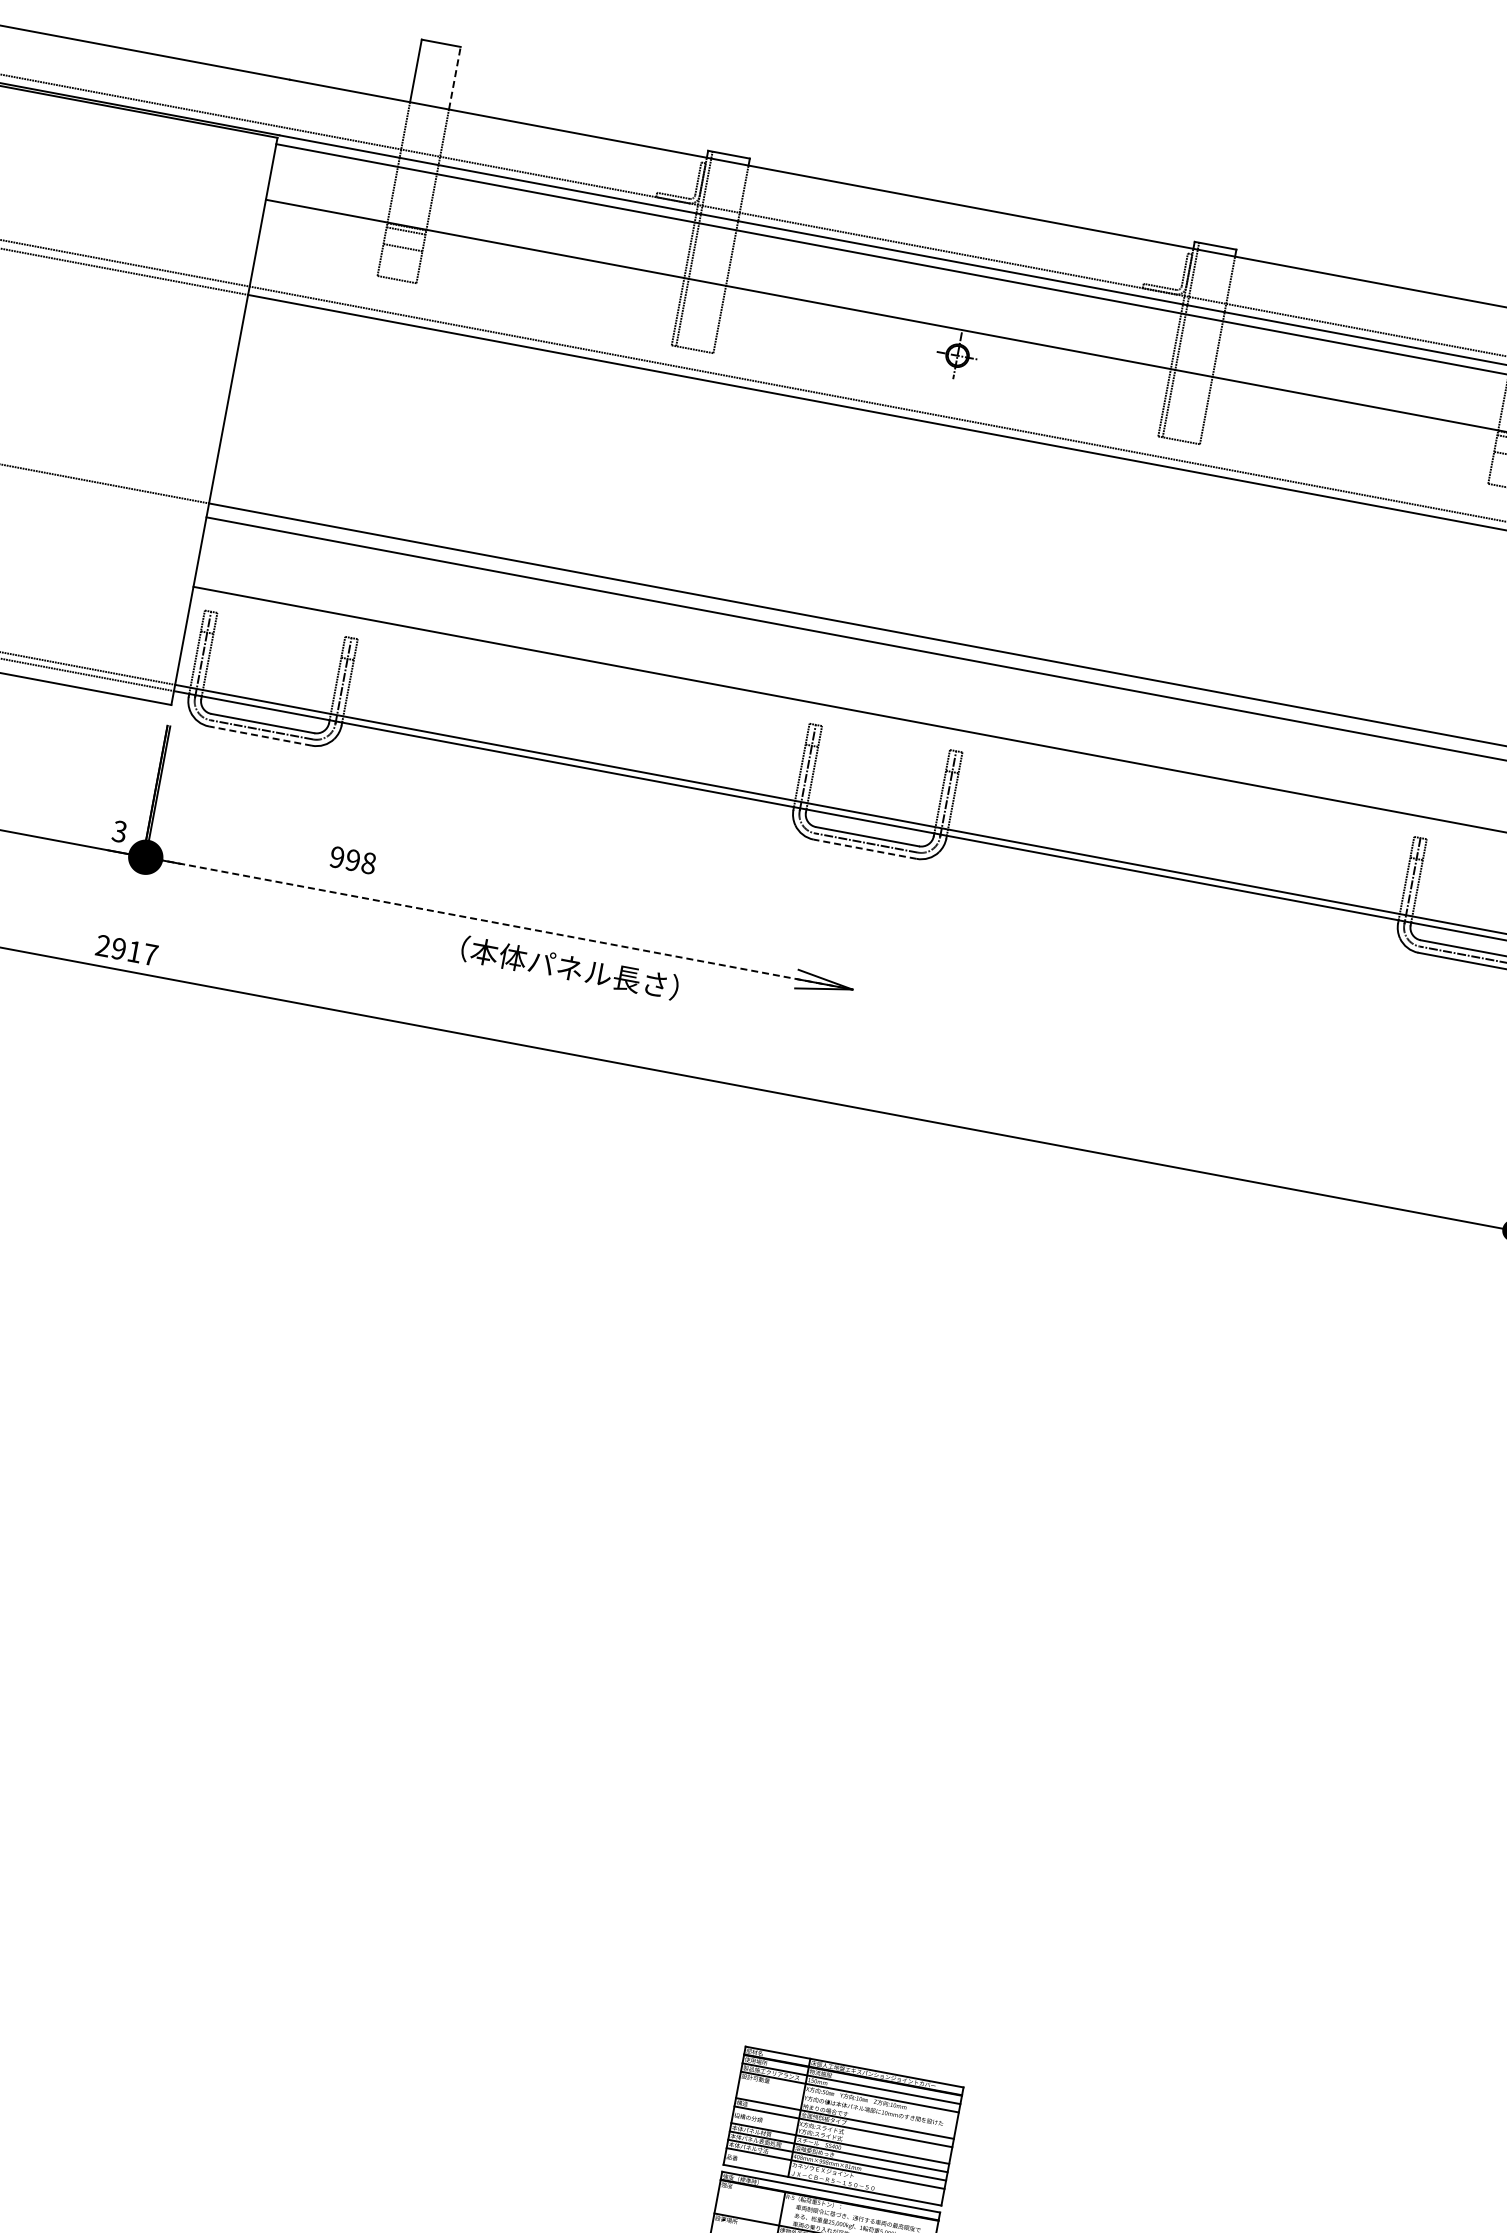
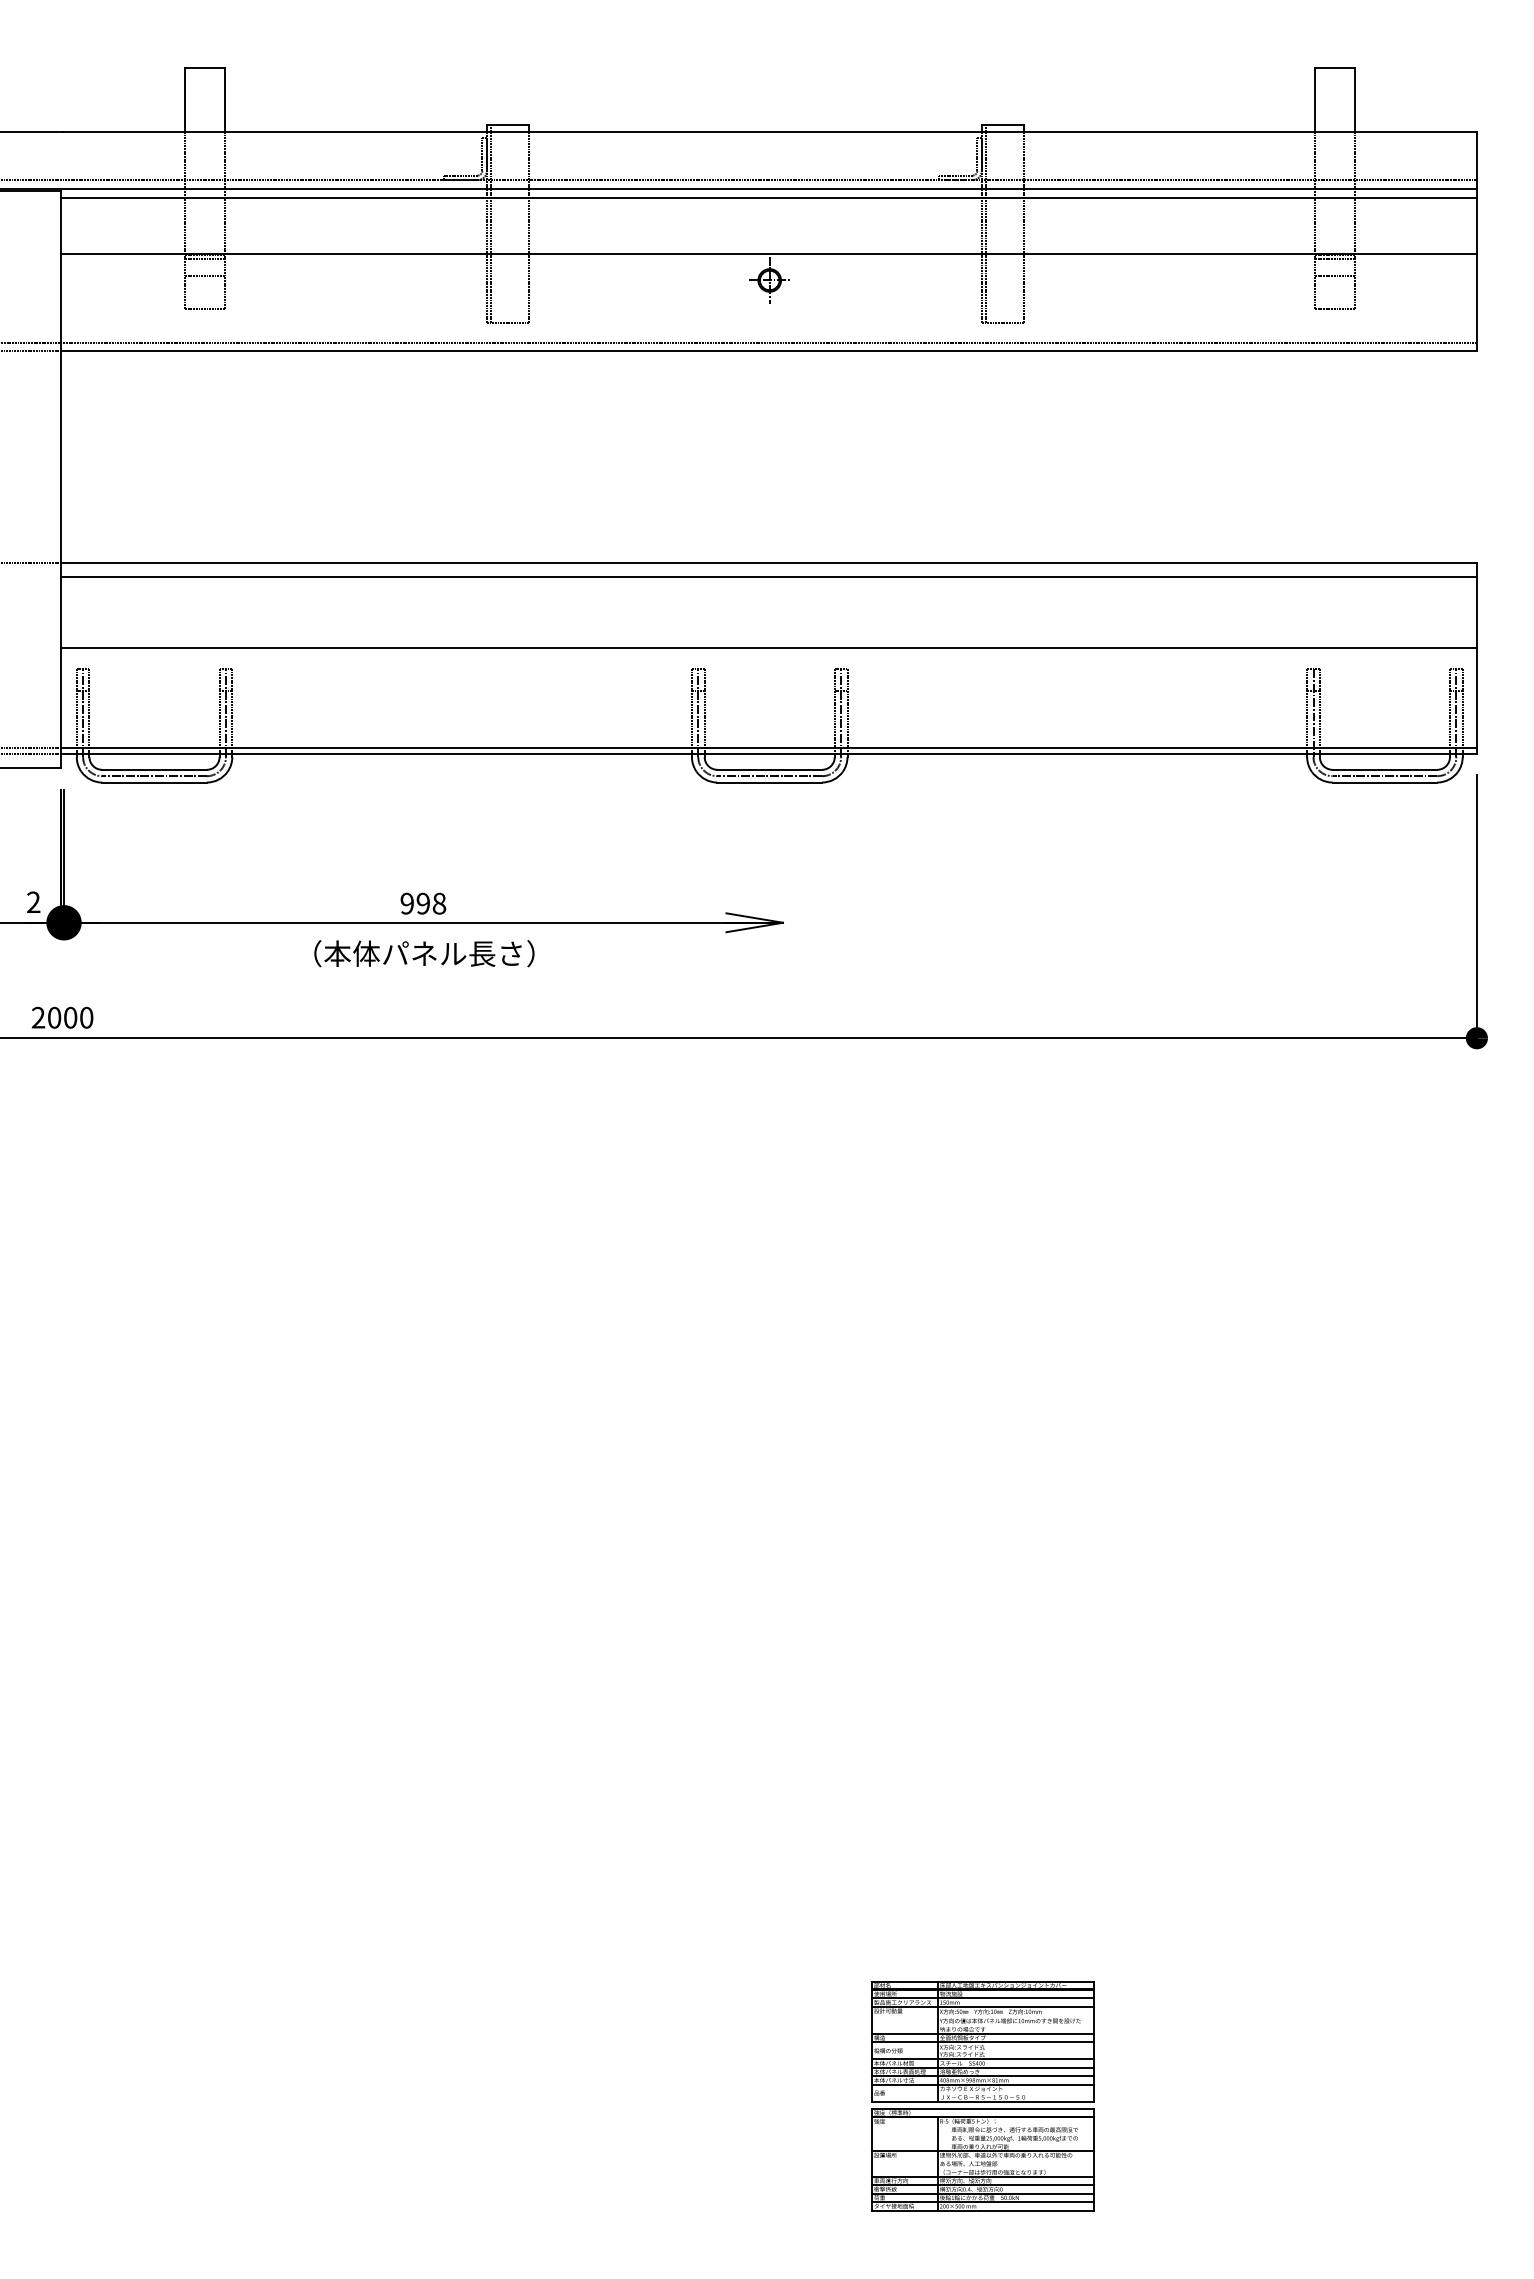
line: (454, 78) -> (224, 100), dashed -> solid
line: (260, 736) -> (154, 782), dashed -> solid
text: (119, 831) -> (33, 902), 3 -> 2
line: (865, 849) -> (769, 782), dashed -> solid
text: (353, 860) -> (423, 903), moved
line: (500, 923) -> (424, 922), dashed -> solid
text: (134, 951) -> (70, 1017), 2917 -> 2000
text: (570, 967) -> (424, 953), moved

